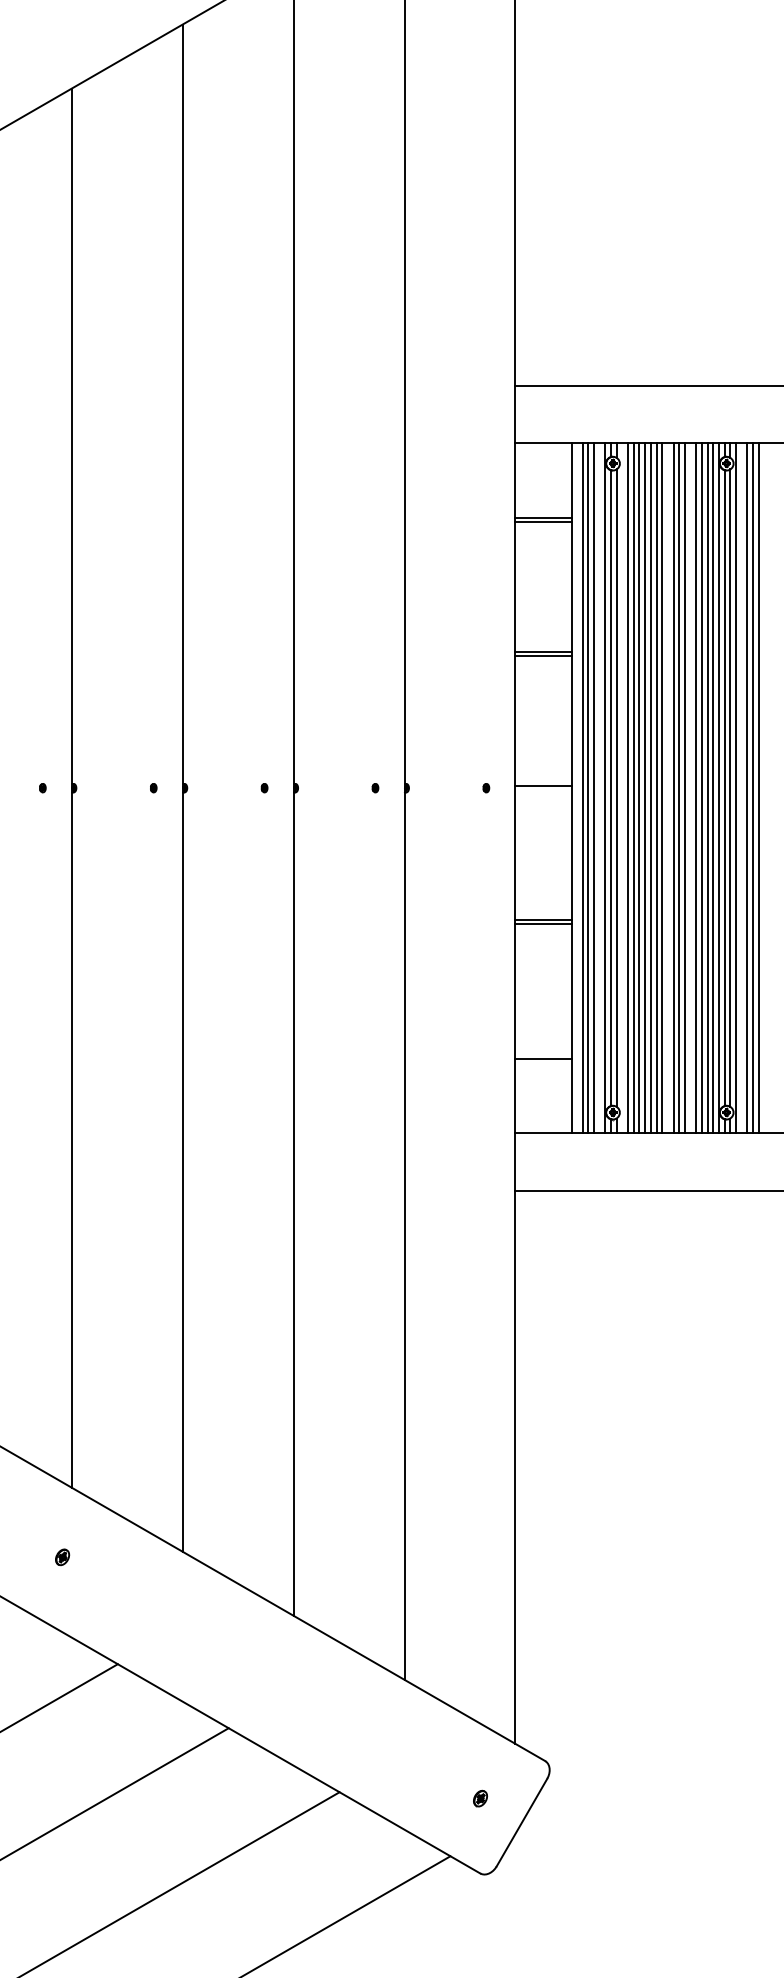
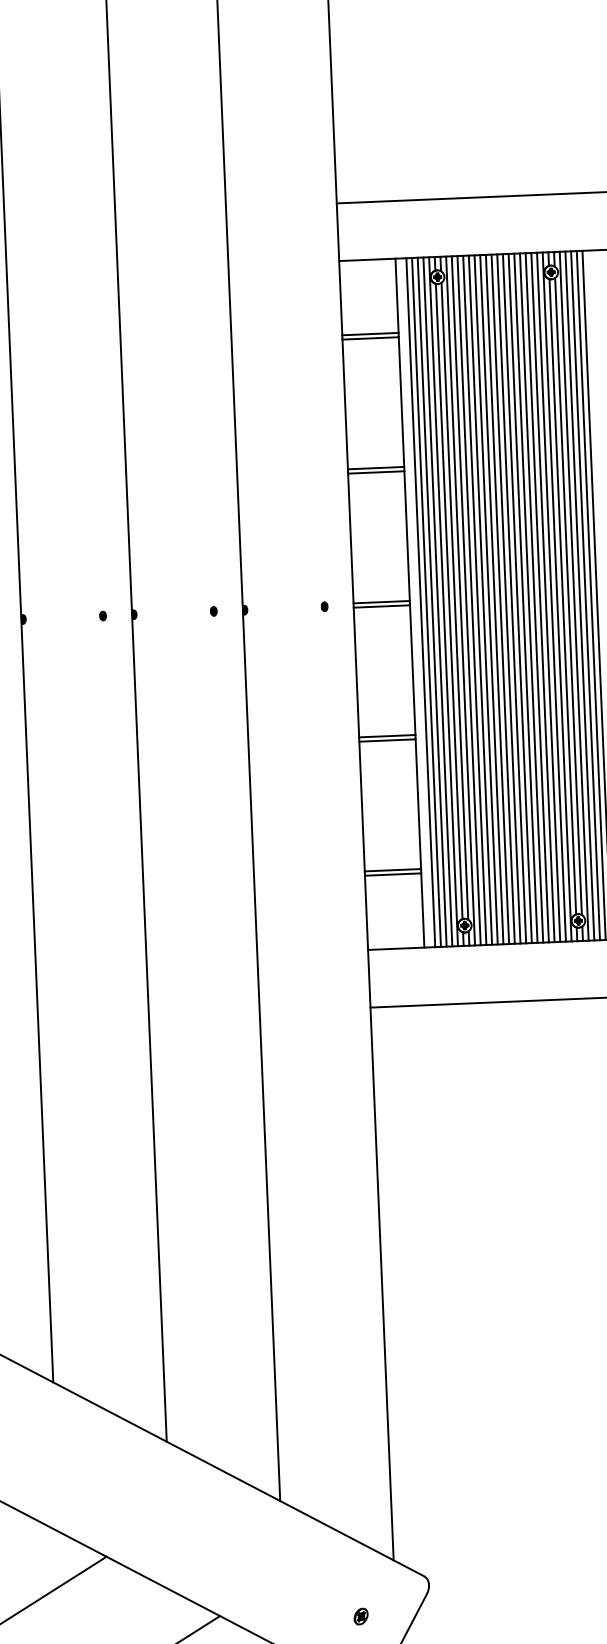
line: (599, 787) -> (437, 601), added
line: (622, 787) -> (460, 600), added
line: (667, 787) -> (505, 598), added
line: (690, 787) -> (528, 597), added
line: (741, 787) -> (579, 595), added
line: (543, 790) -> (381, 606), added
line: (543, 1054) -> (392, 870), added

